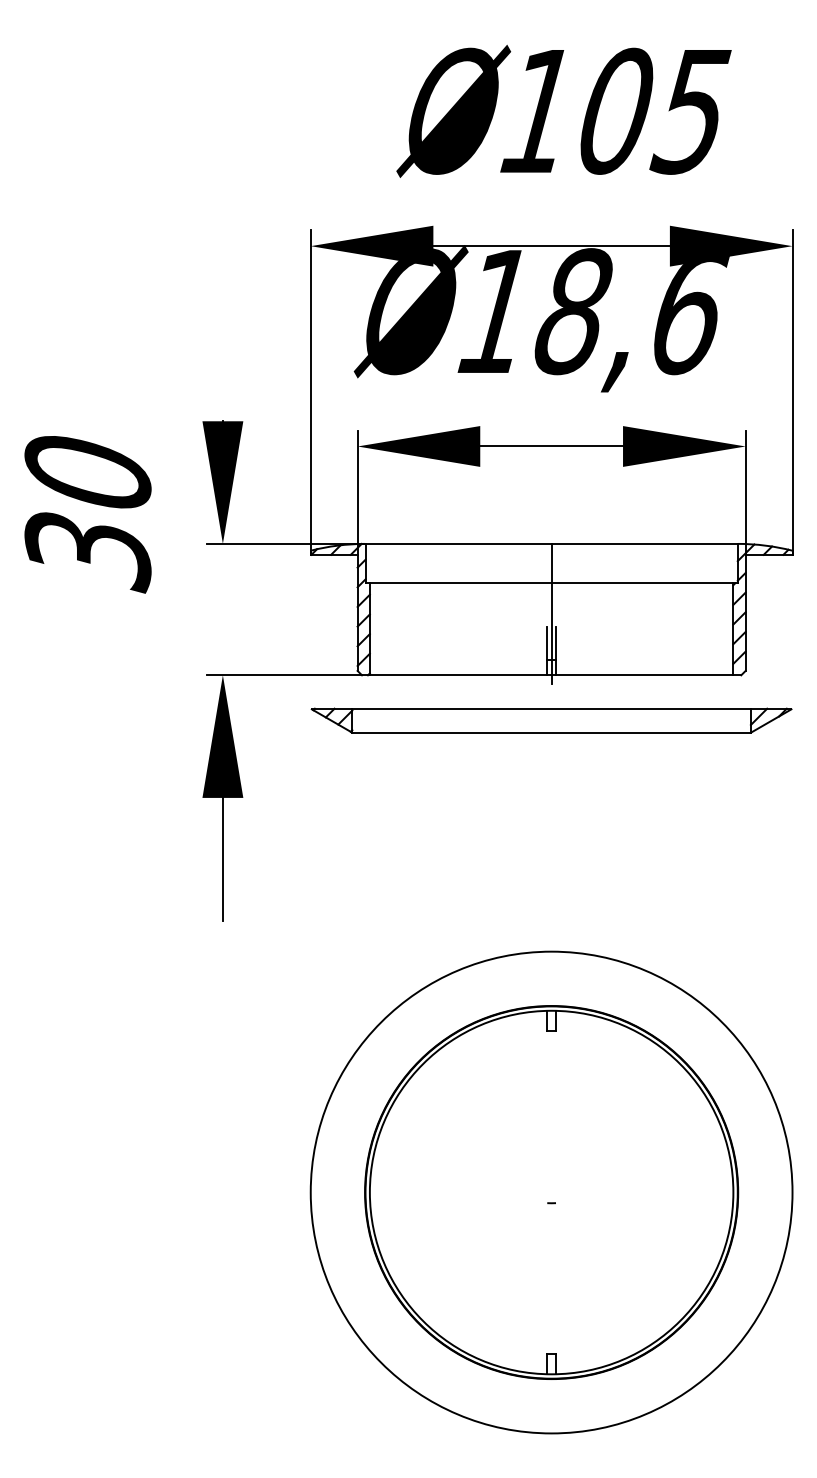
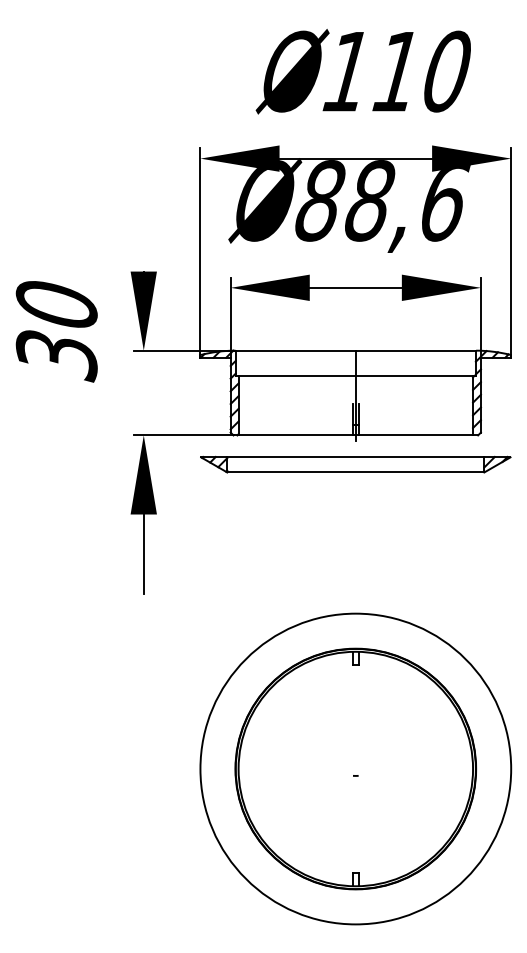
text: (653, 111) -> (421, 71), 105 -> 110
text: (496, 311) -> (320, 200), Ø18,6 -> Ø88,6

